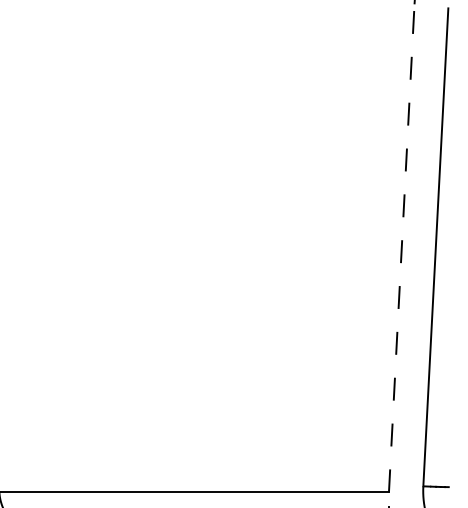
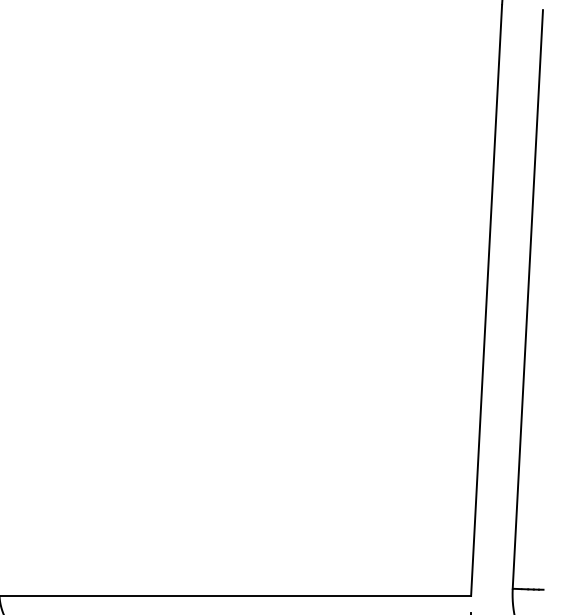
line: (401, 248) -> (486, 300), dashed -> solid

